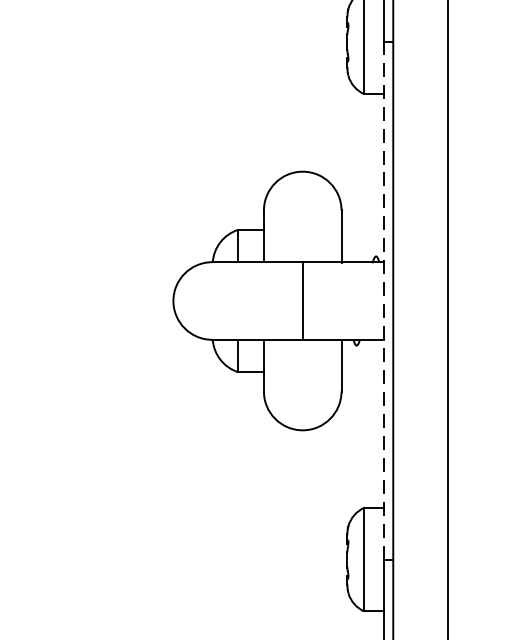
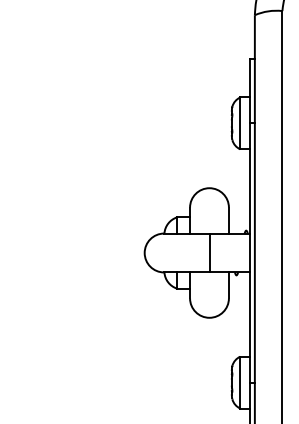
line: (382, 301) -> (249, 253), dashed -> solid

